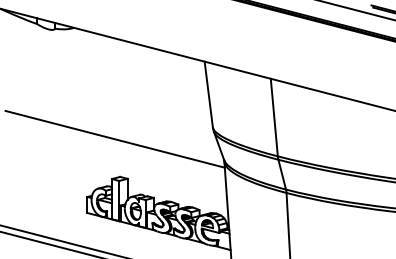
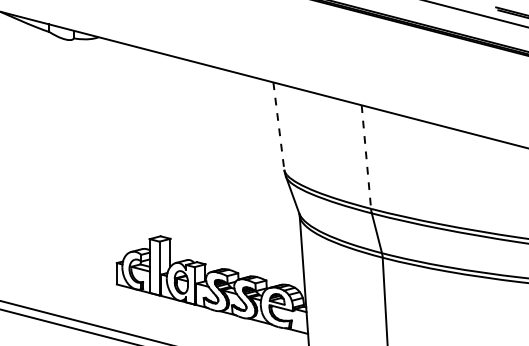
line: (208, 94) -> (278, 126), solid -> dashed
line: (274, 117) -> (366, 157), solid -> dashed
line: (114, 138) -> (153, 185), removed

